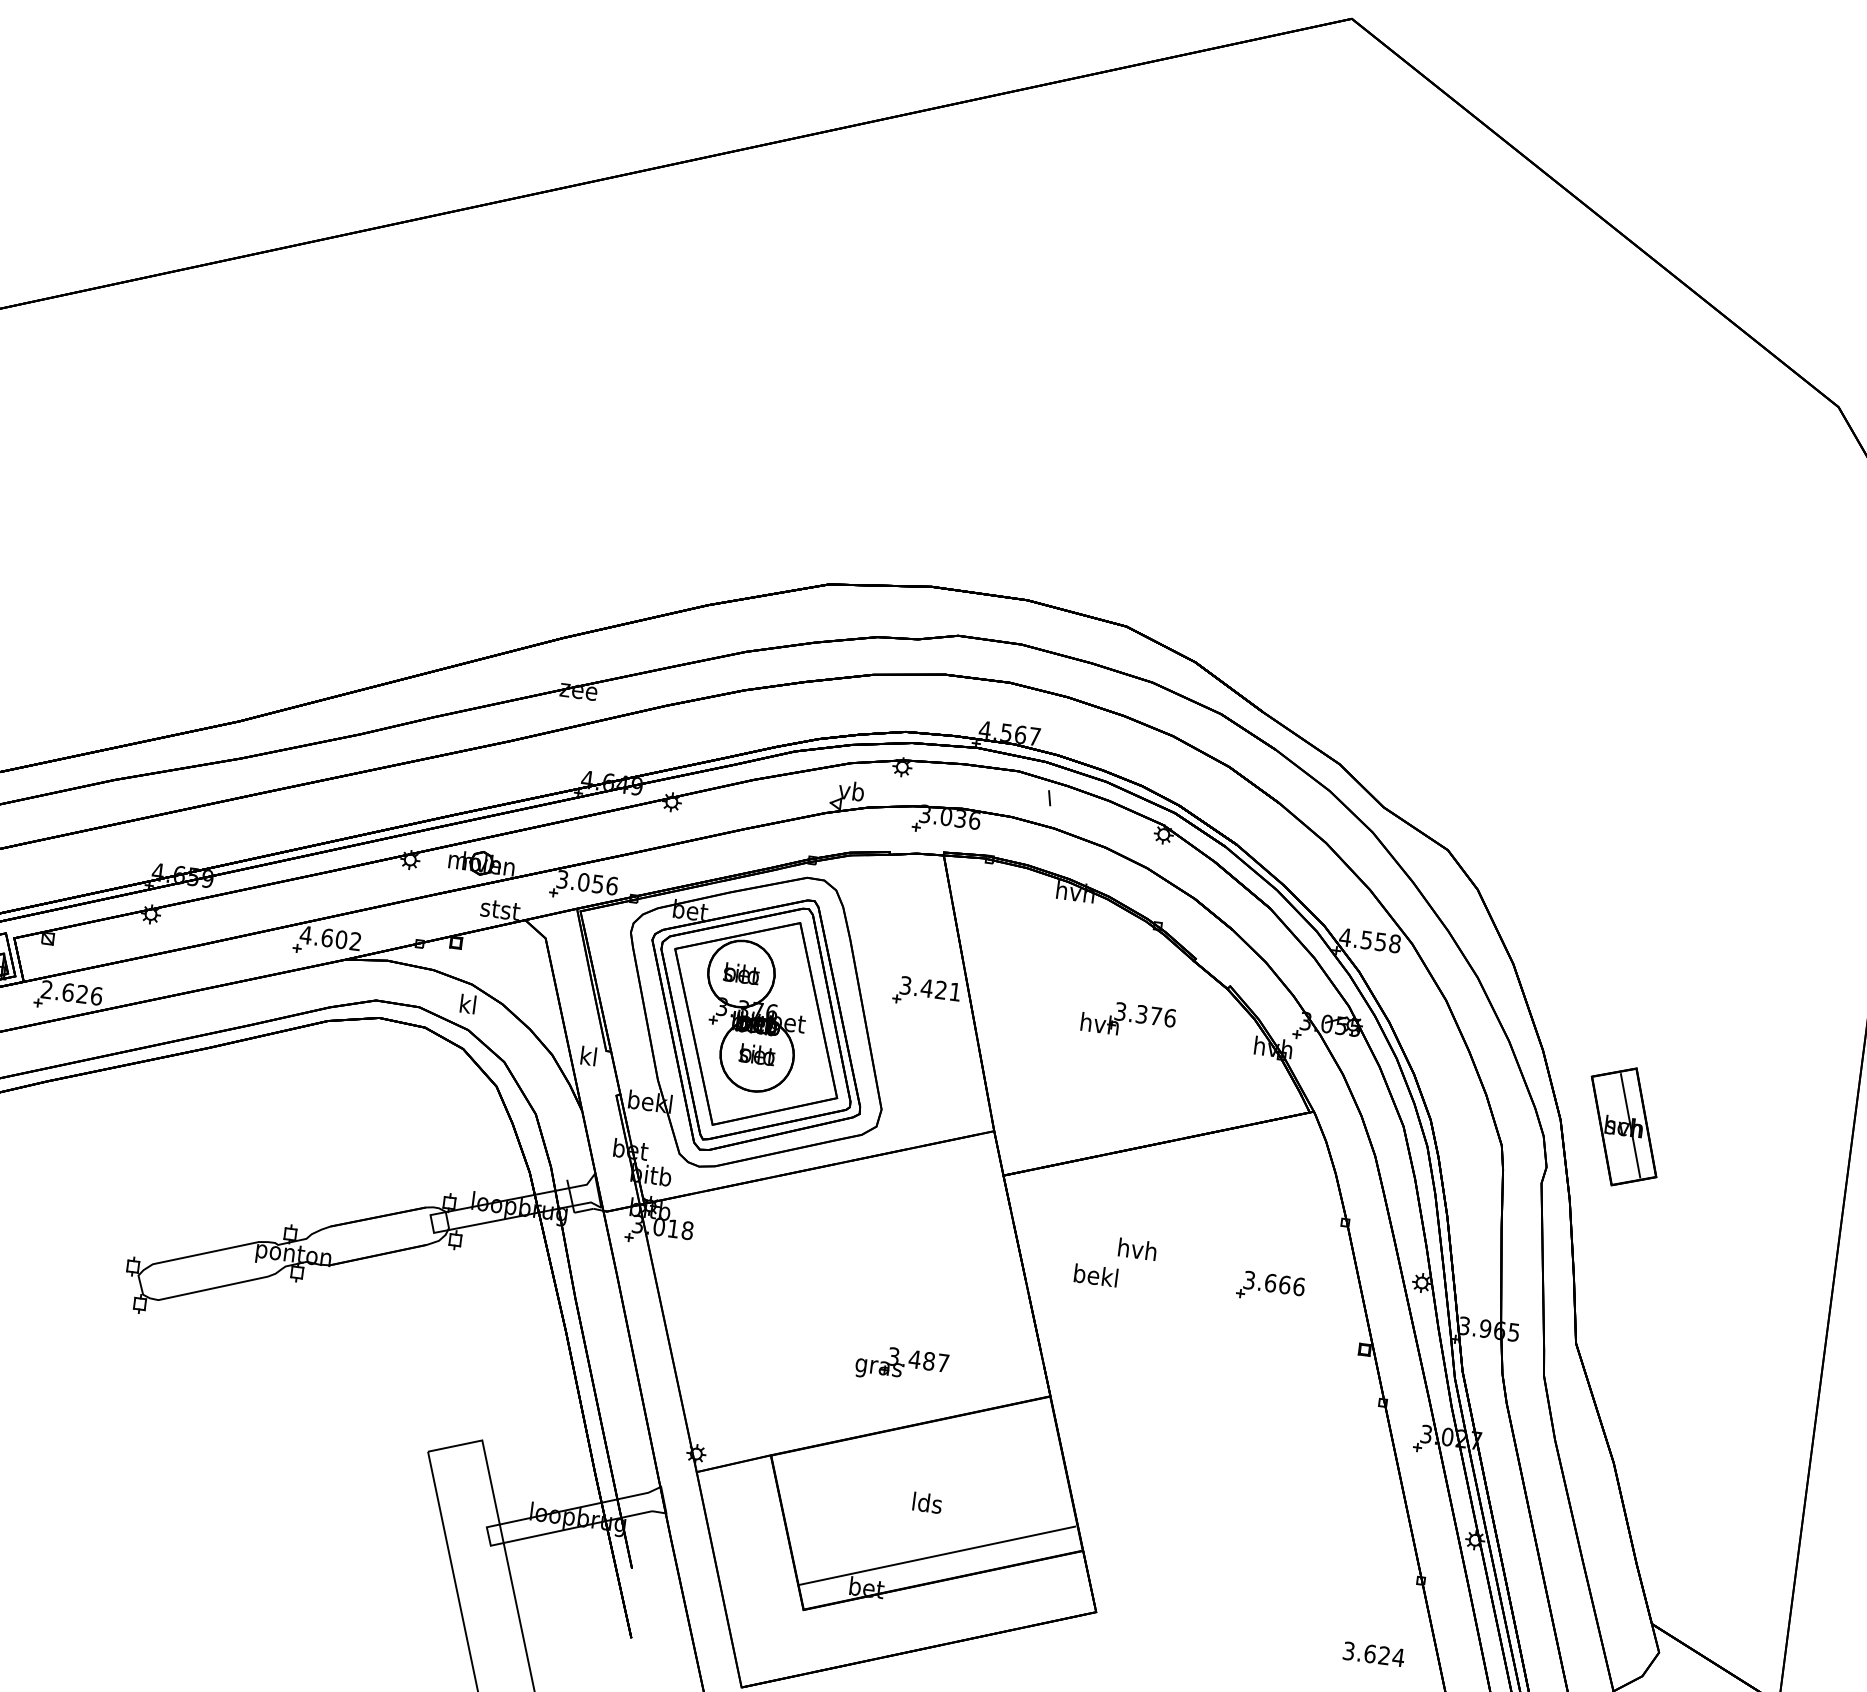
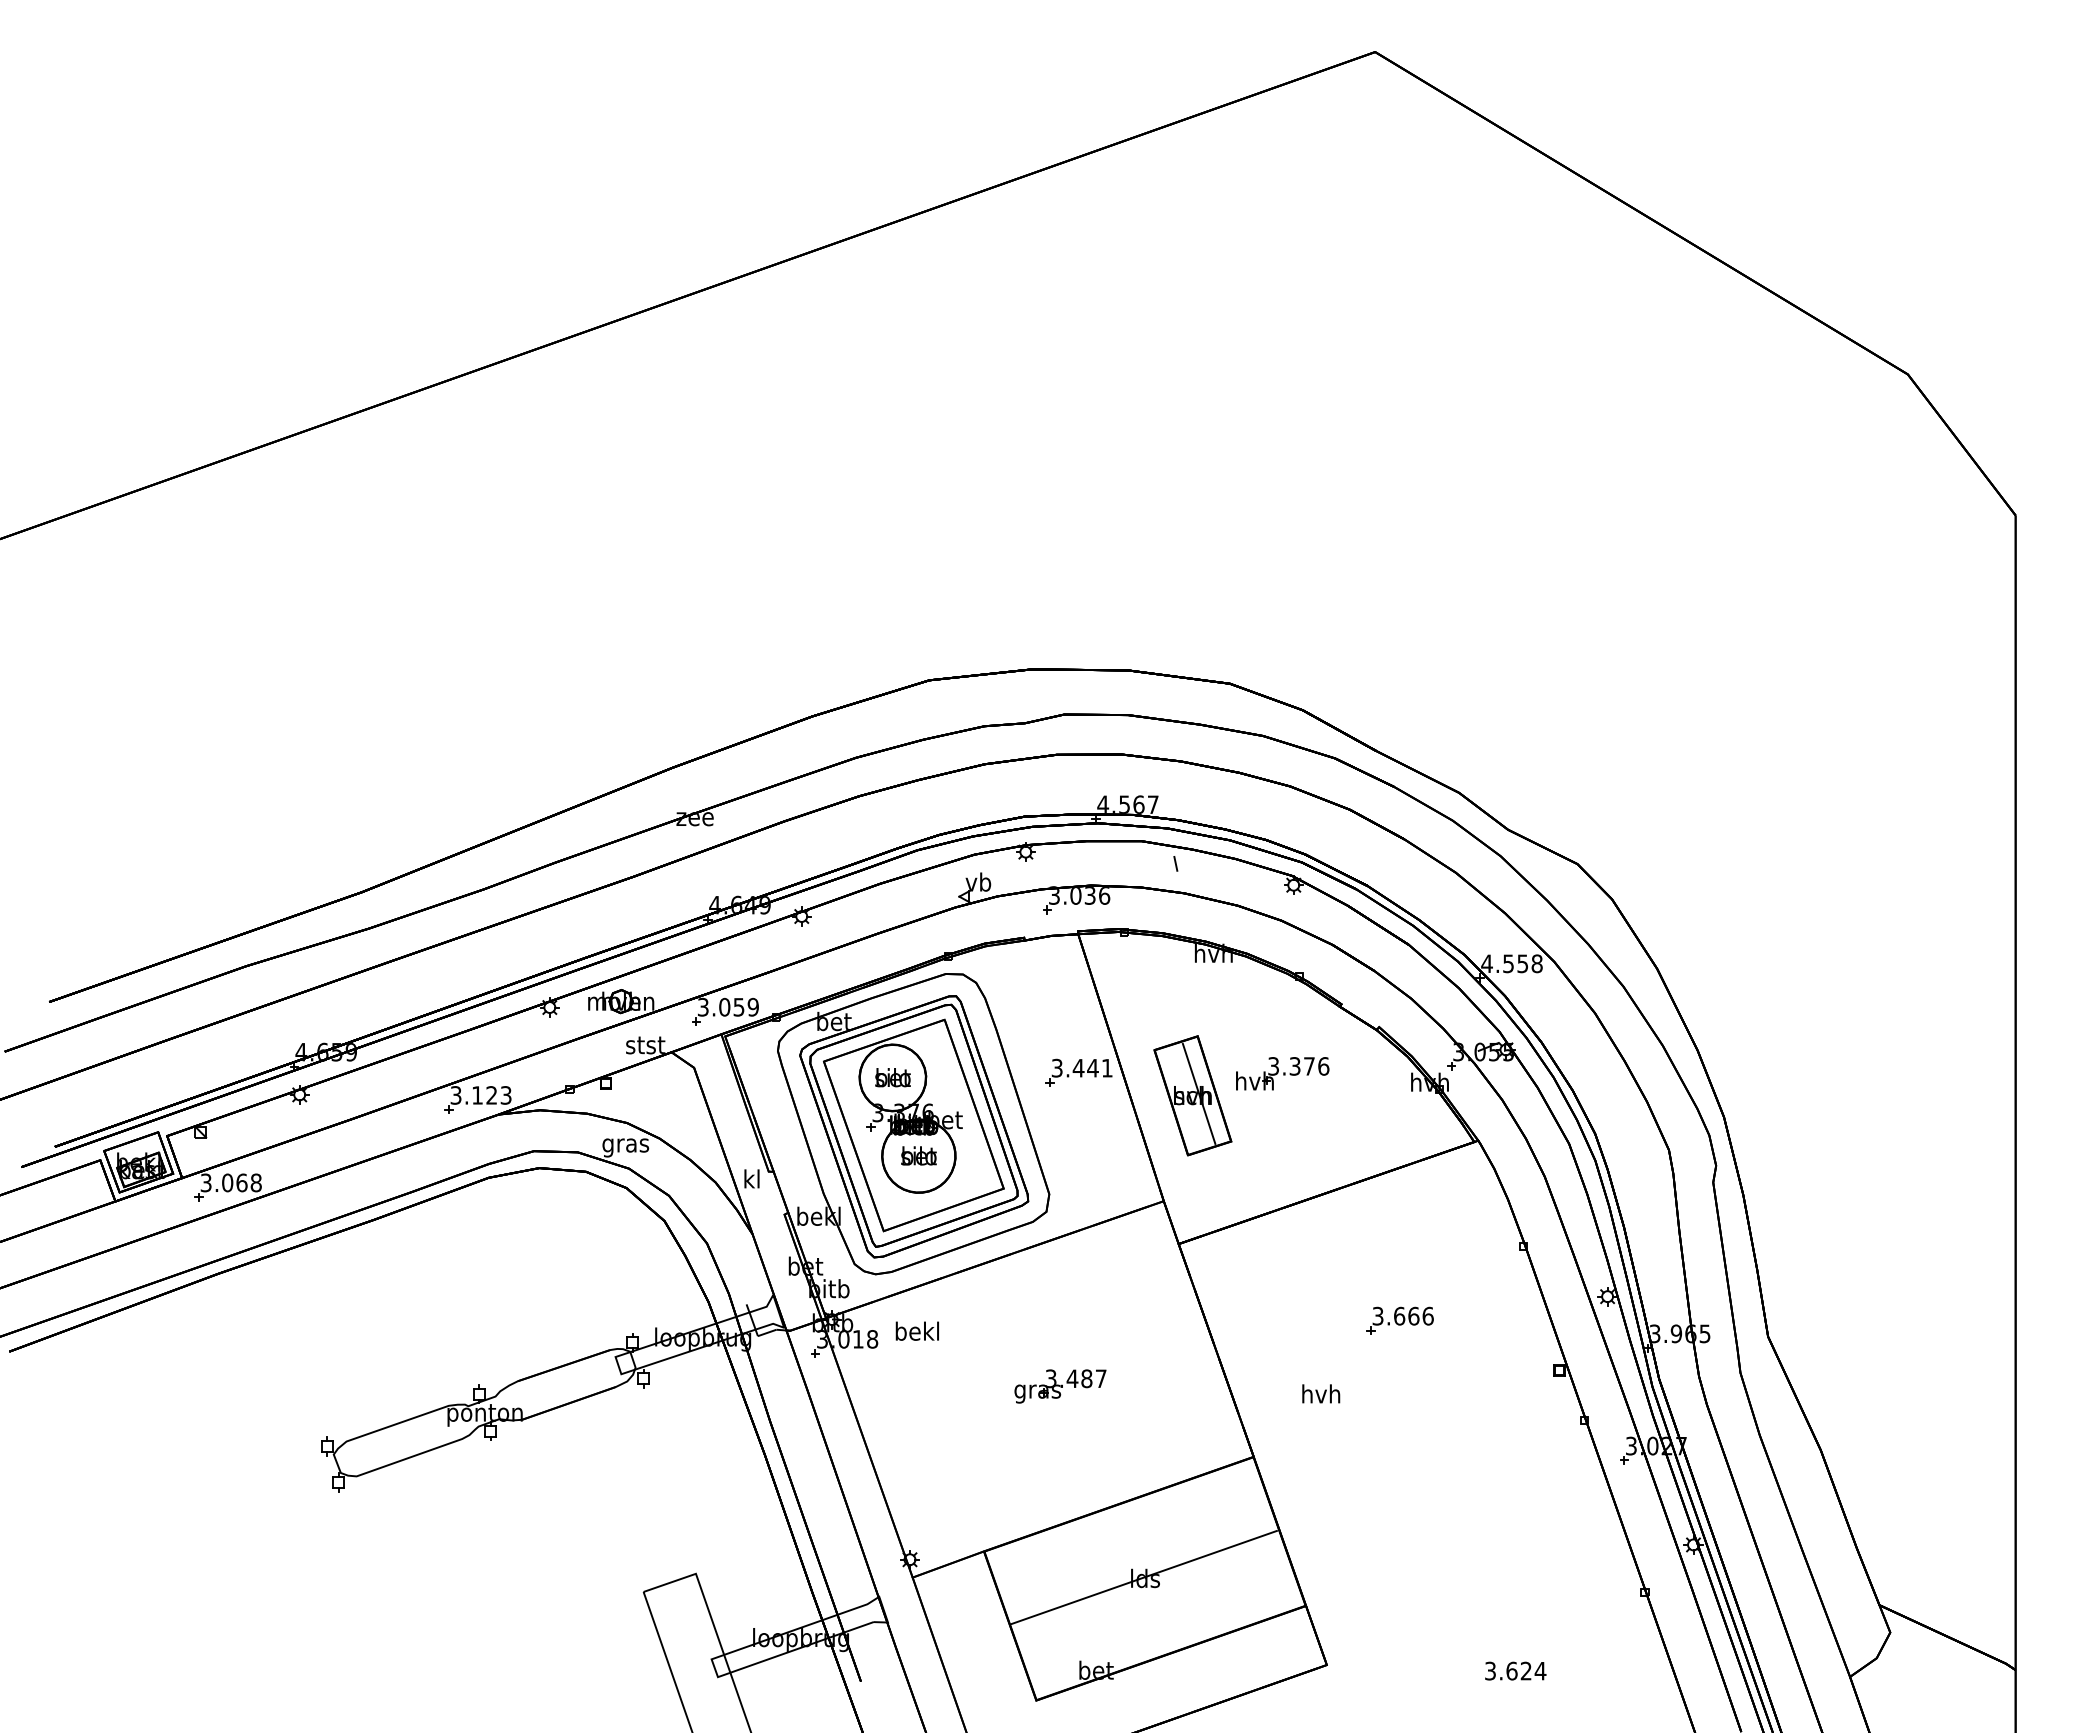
text: (612, 885) -> (753, 1006), 3.056 -> 3.059
text: (330, 938) -> (480, 1095), 4.602 -> 3.123
text: (940, 989) -> (1092, 1067), 3.421 -> 3.441
text: (71, 992) -> (230, 1182), 2.626 -> 3.068
text: (467, 1006) -> (625, 1145), kl -> gras
part: (1623, 1126) -> (1192, 1095), moved
text: (1137, 1248) -> (1321, 1393), moved
text: (1095, 1274) -> (916, 1330), moved
part: (1270, 1287) -> (1399, 1320), moved
part: (901, 1365) -> (1060, 1386), moved
line: (936, 1555) -> (1143, 1577), moved
text: (1373, 1653) -> (1515, 1670), moved

